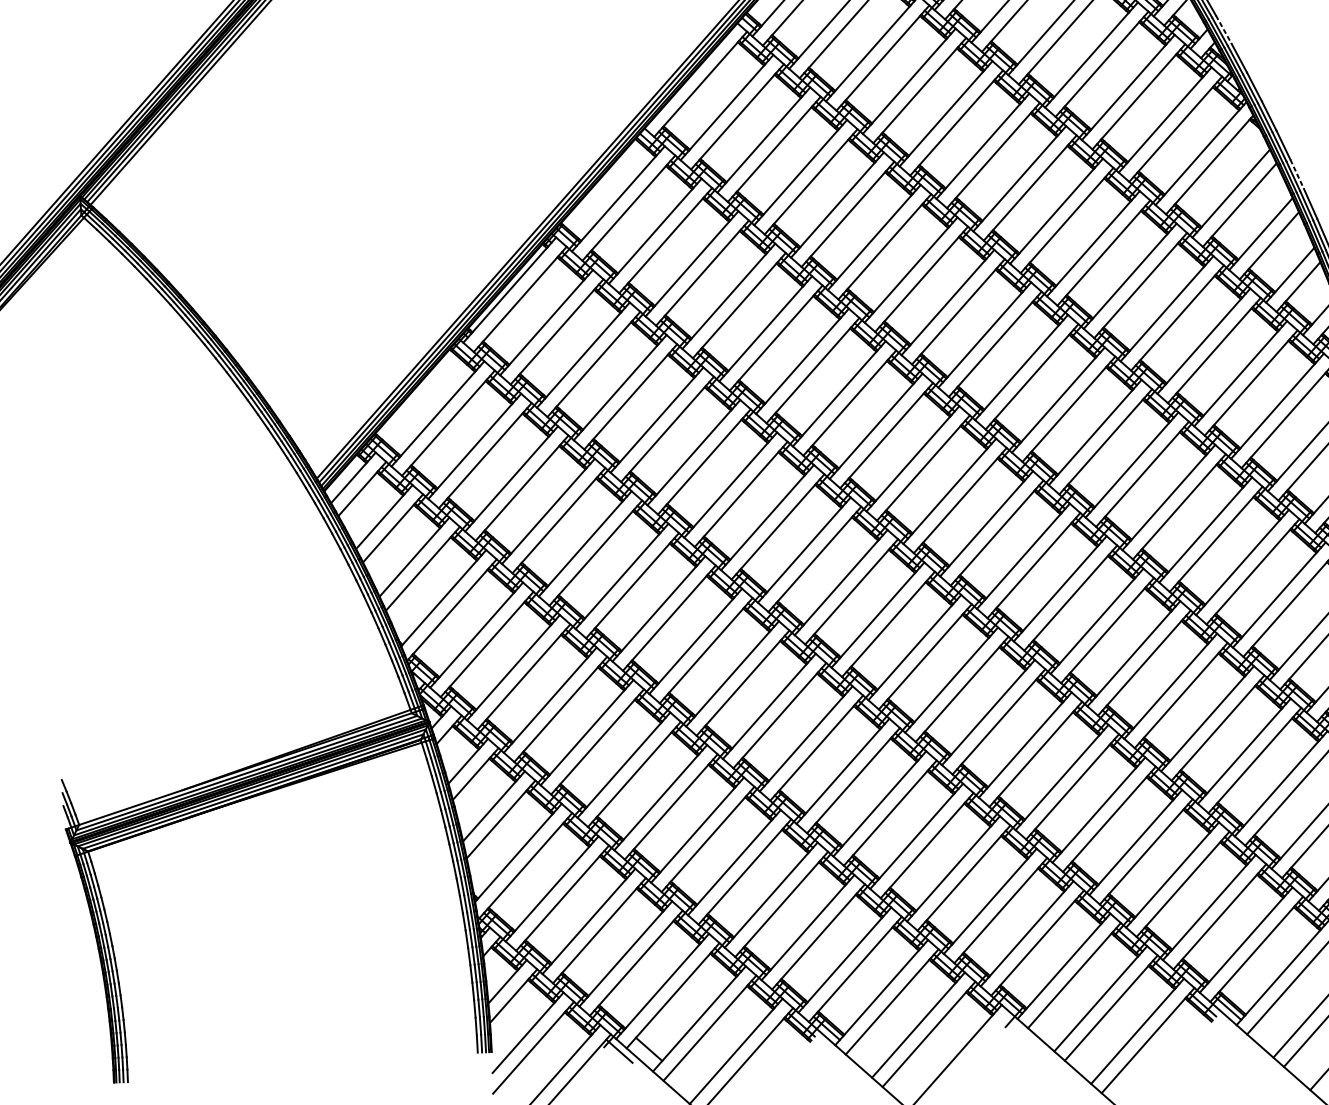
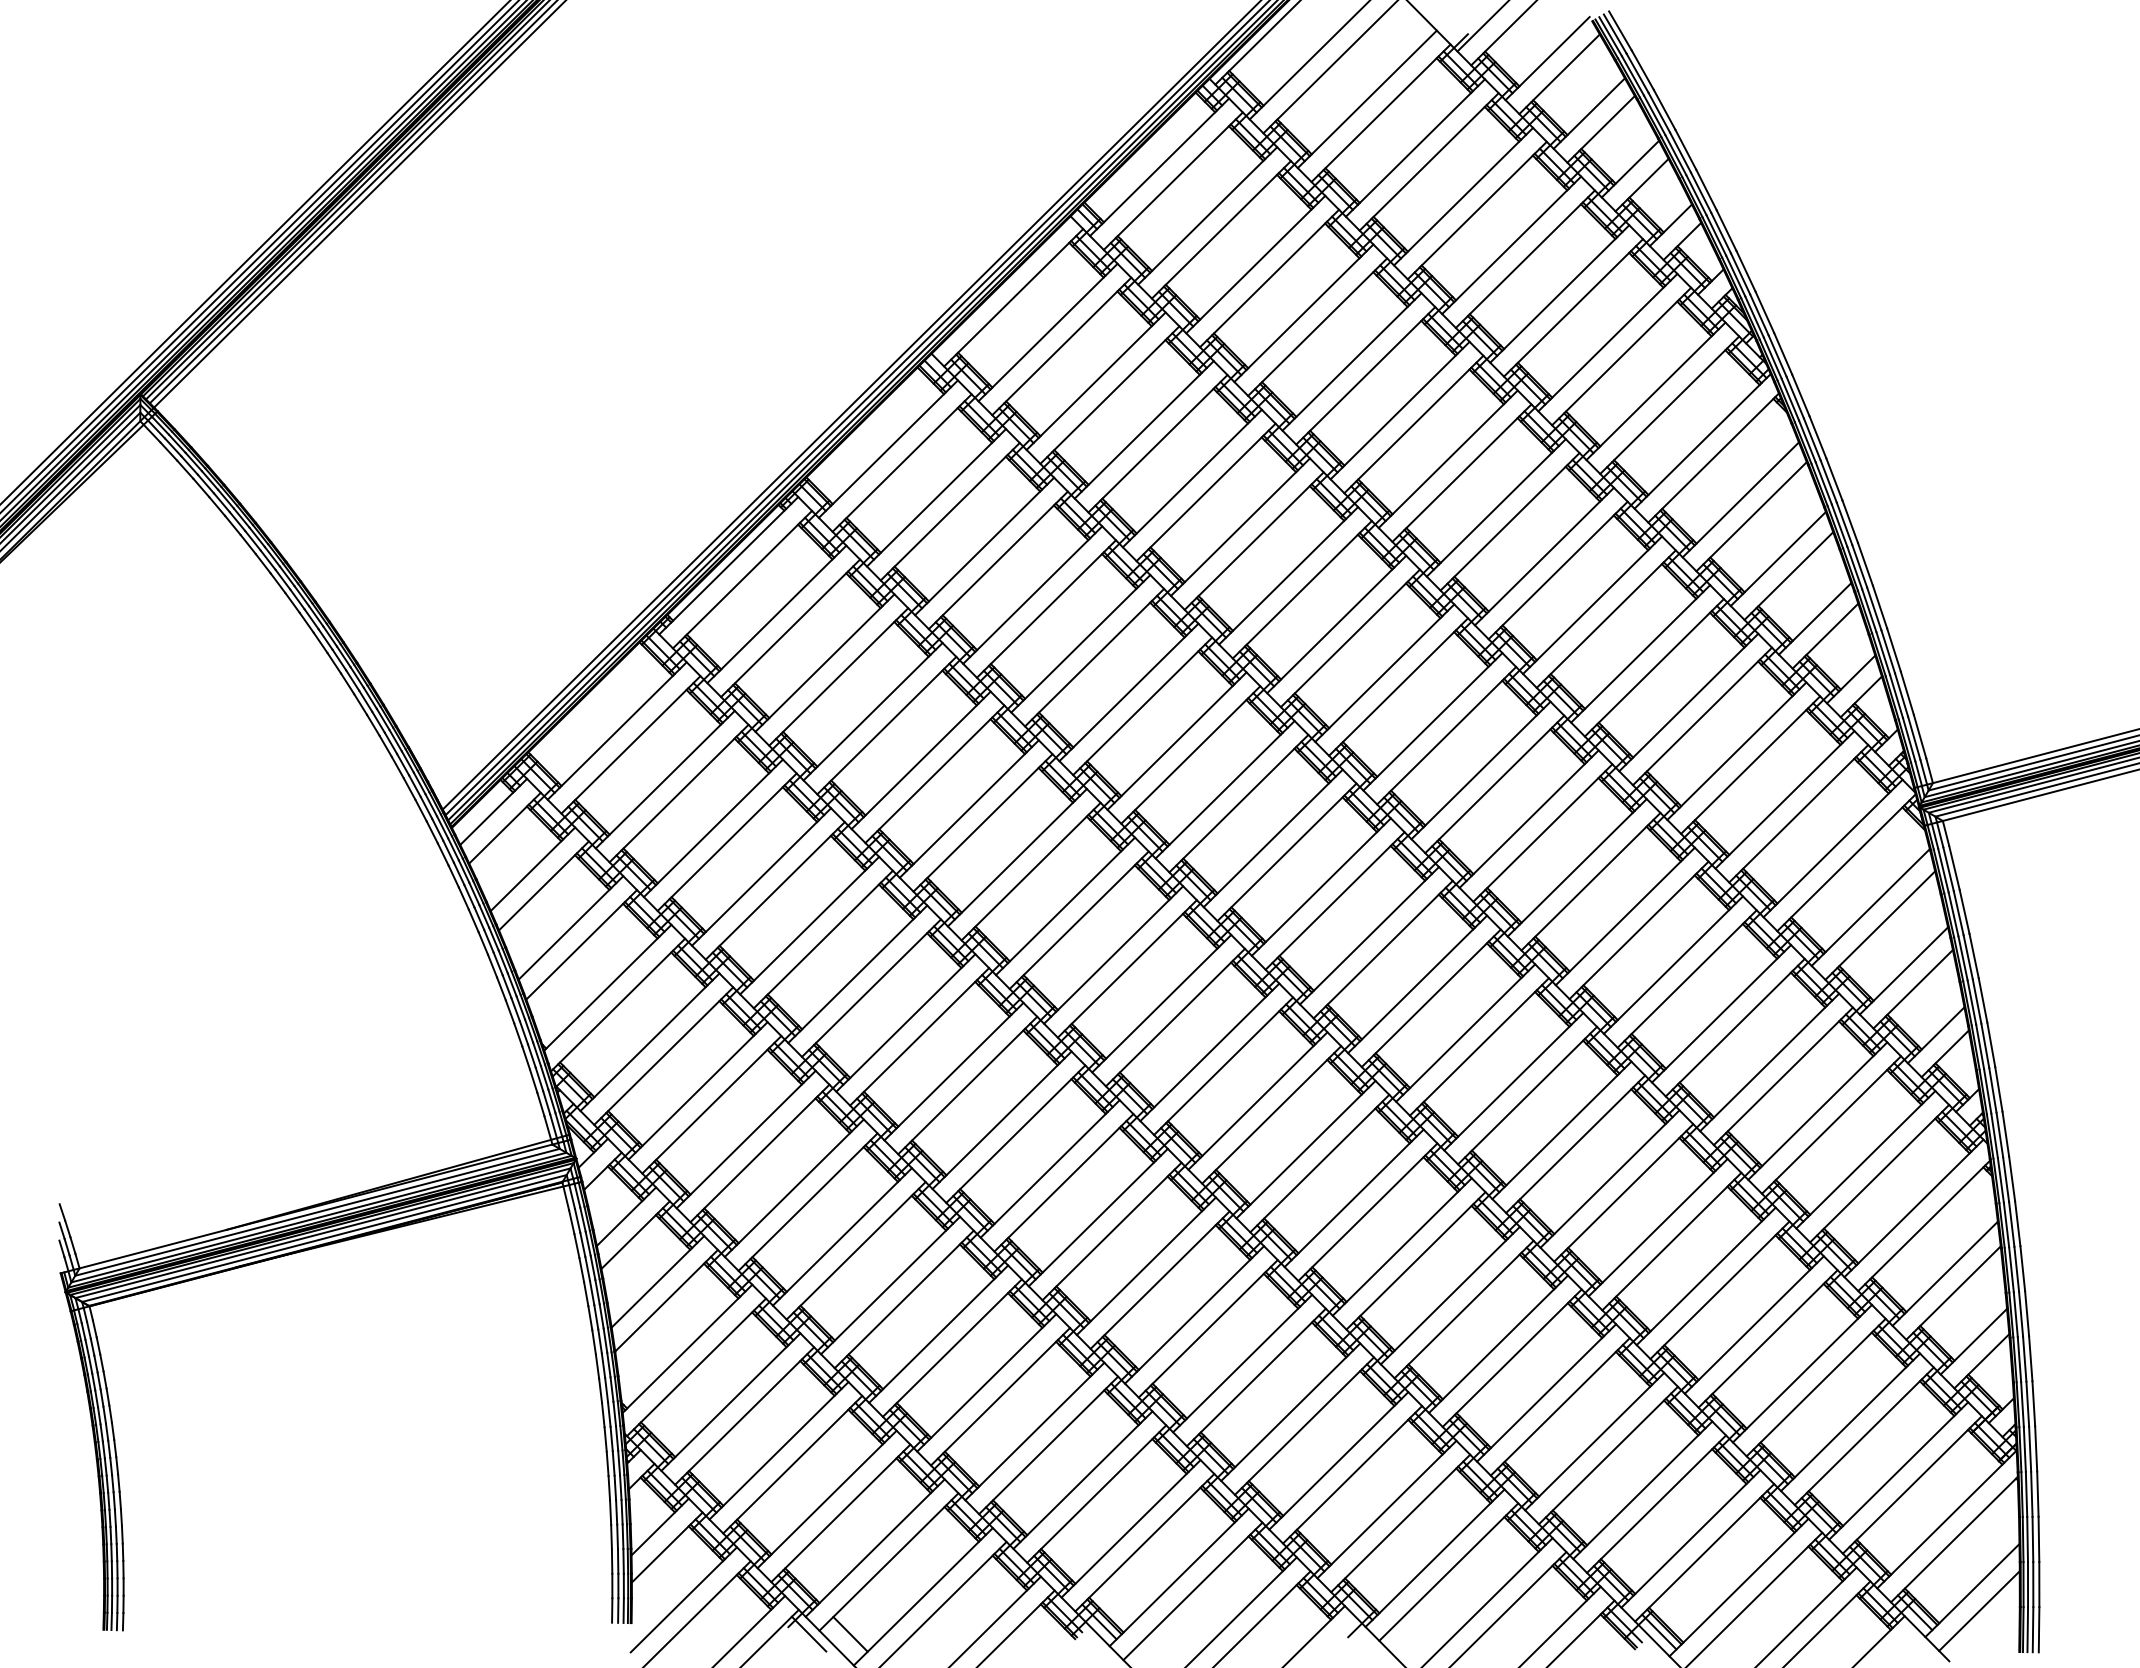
line: (1224, 29) -> (1746, 271), dashed -> solid
line: (1297, 174) -> (1834, 479), dashed -> solid

